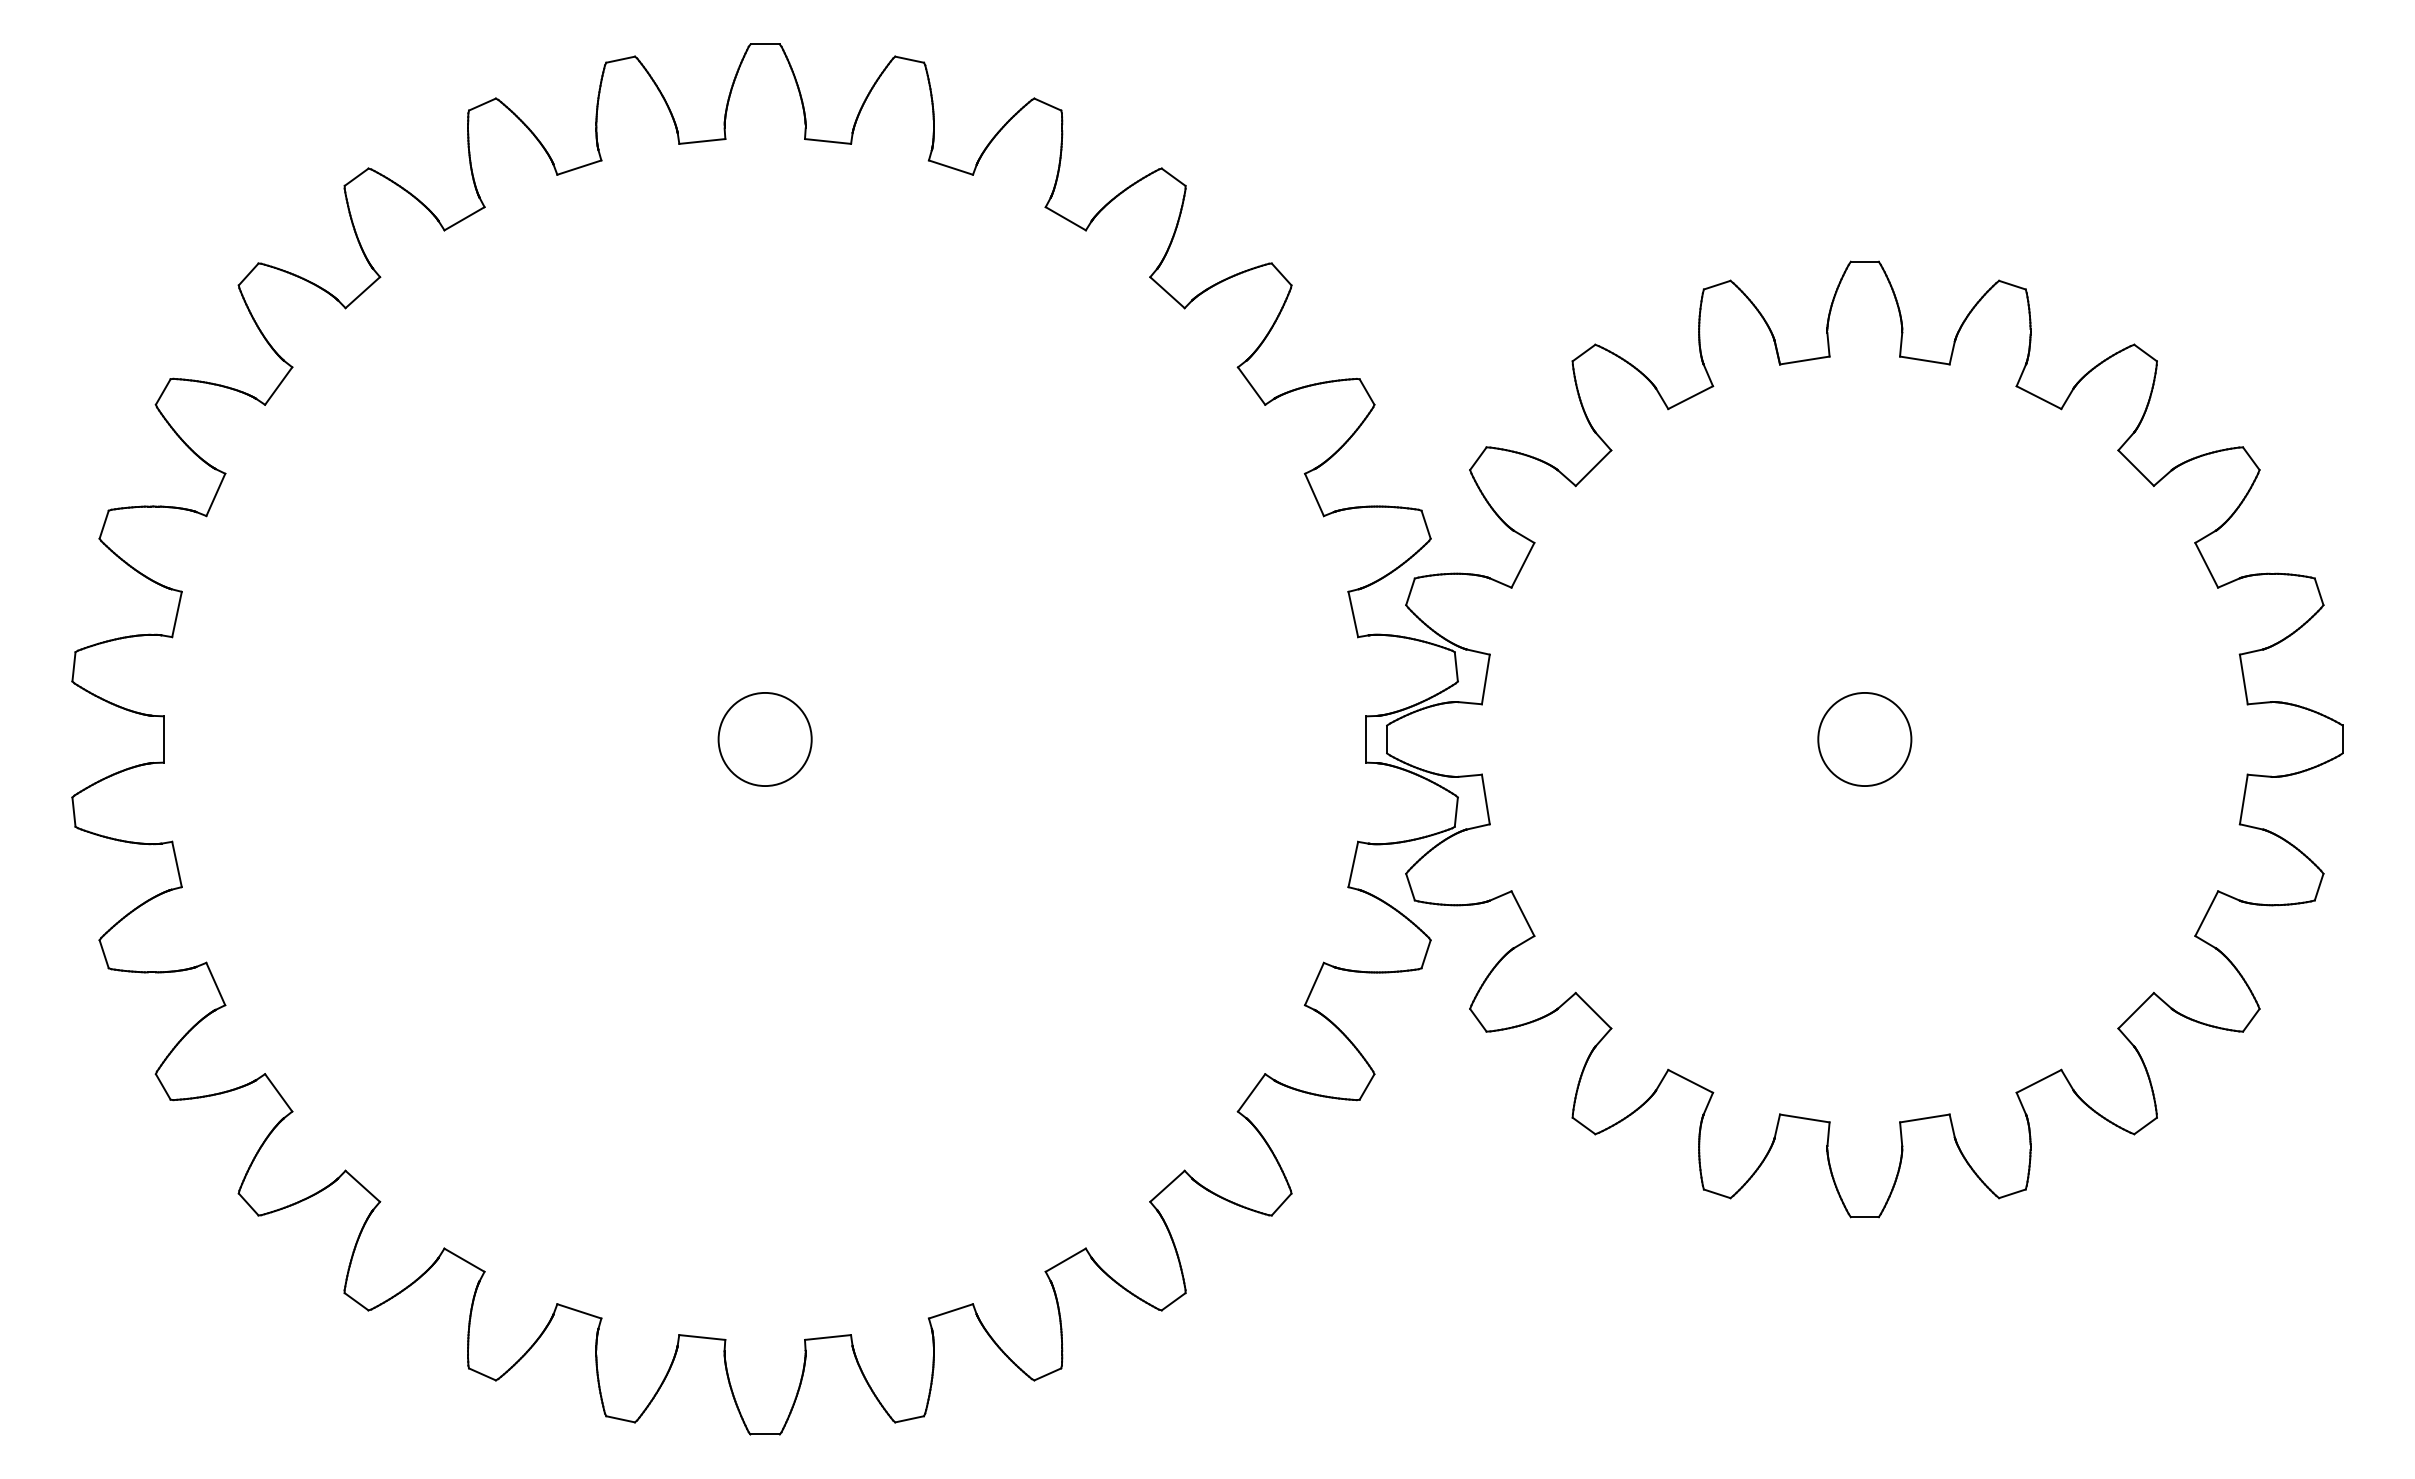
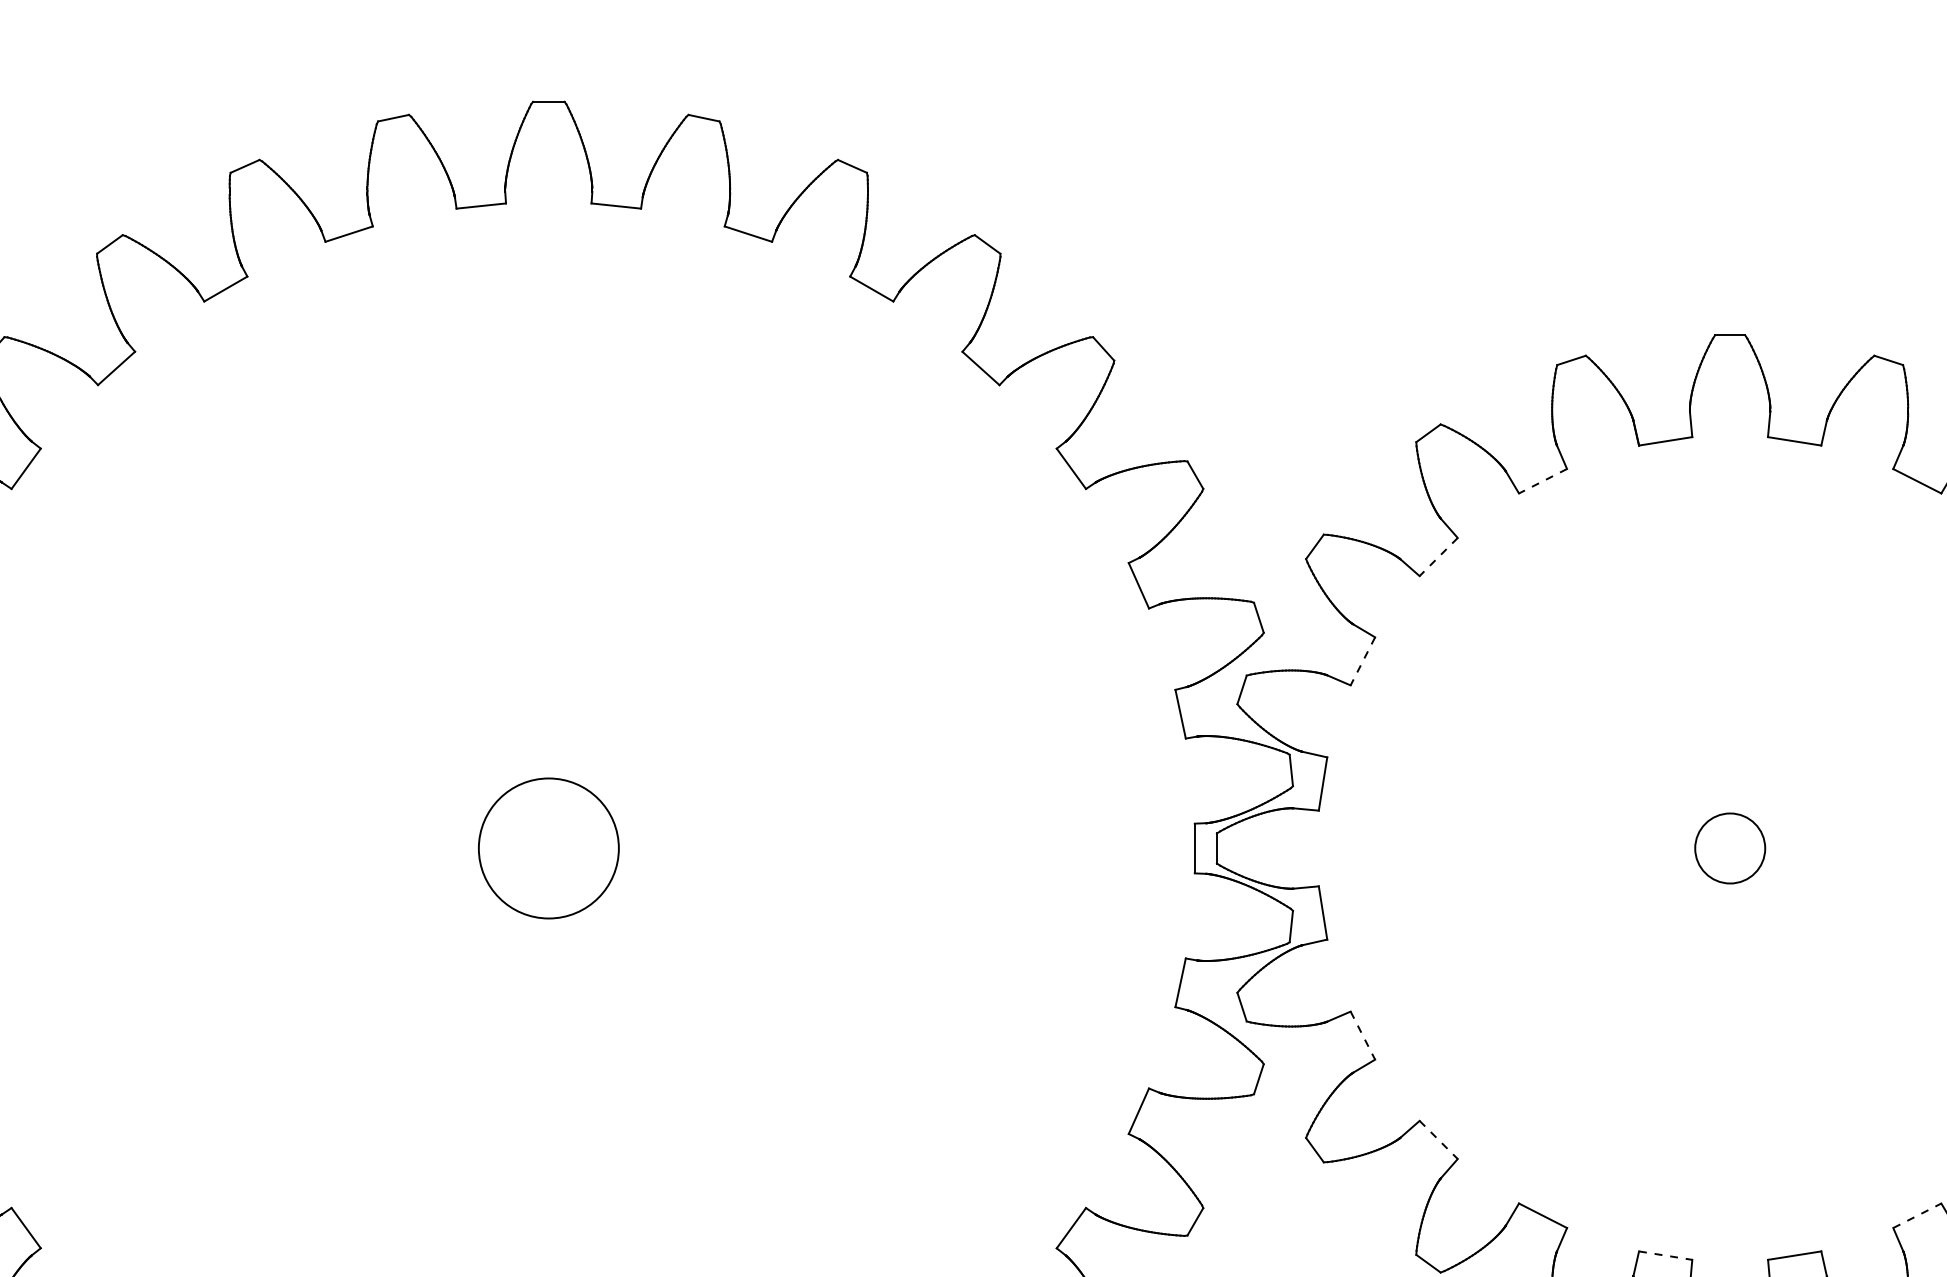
line: (1690, 397) -> (1542, 481), solid -> dashed
line: (1593, 468) -> (1438, 557), solid -> dashed
line: (1522, 565) -> (1362, 661), solid -> dashed
circle: (764, 739) -> (548, 848), size x1.4
circle: (1864, 739) -> (1729, 848), size x0.7
line: (1523, 914) -> (1363, 1036), solid -> dashed
line: (1593, 1011) -> (1438, 1140), solid -> dashed
line: (2039, 1081) -> (1917, 1215), solid -> dashed
line: (1805, 1118) -> (1666, 1255), solid -> dashed

